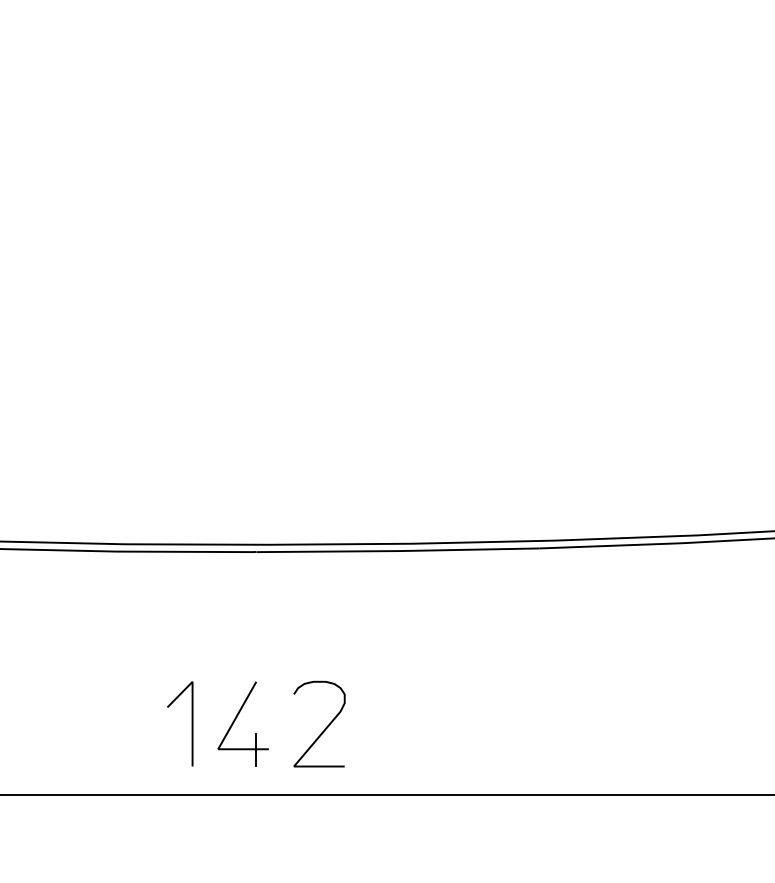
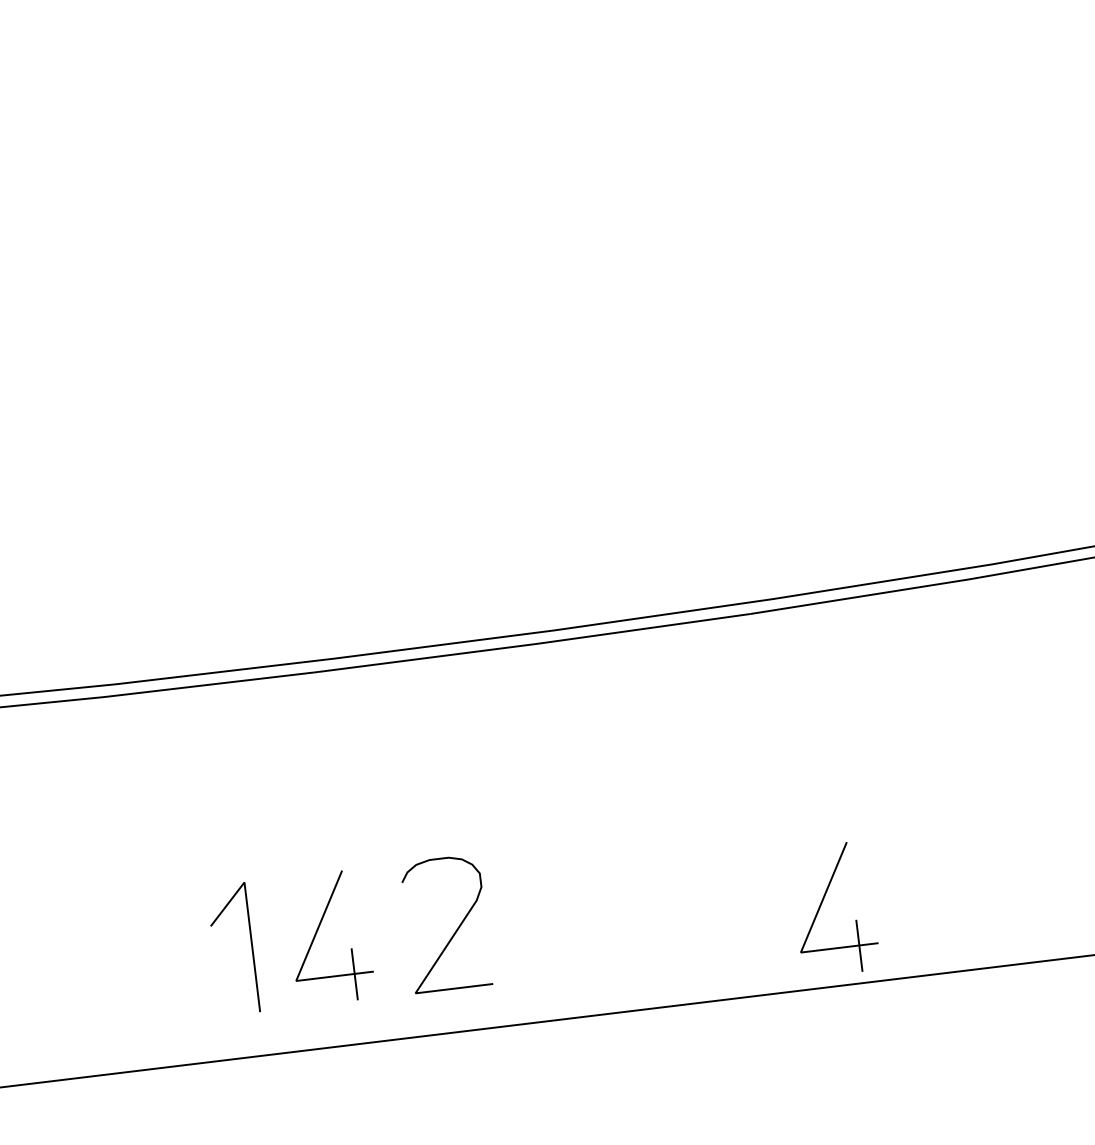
part: (563, 740) -> (823, 903), added

